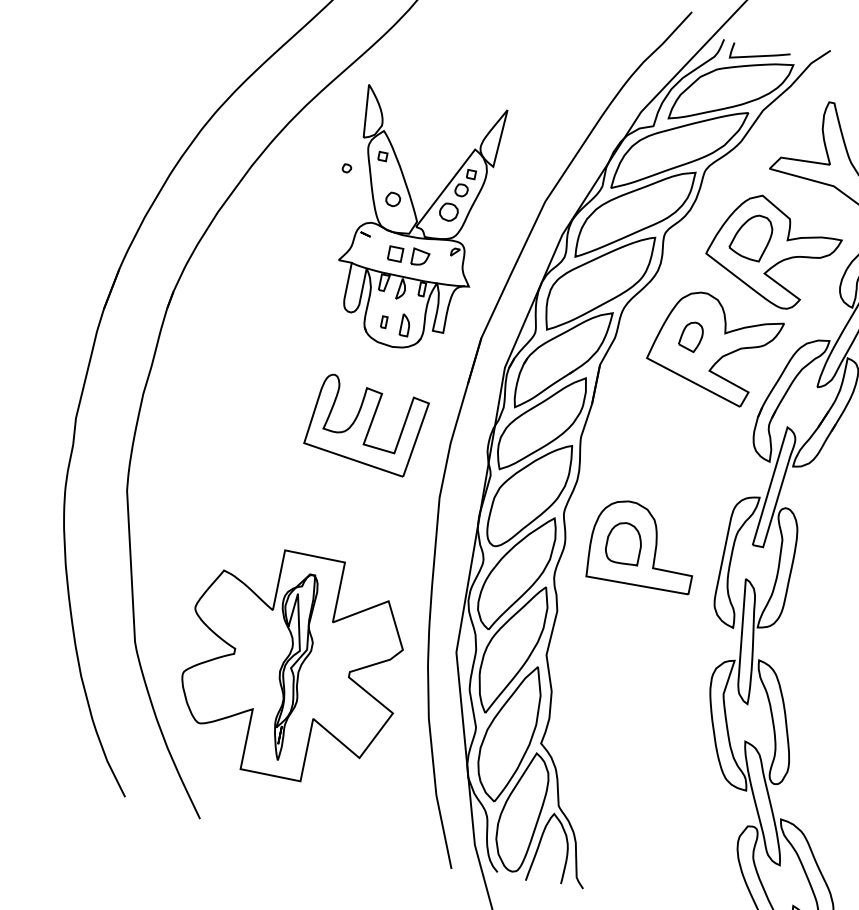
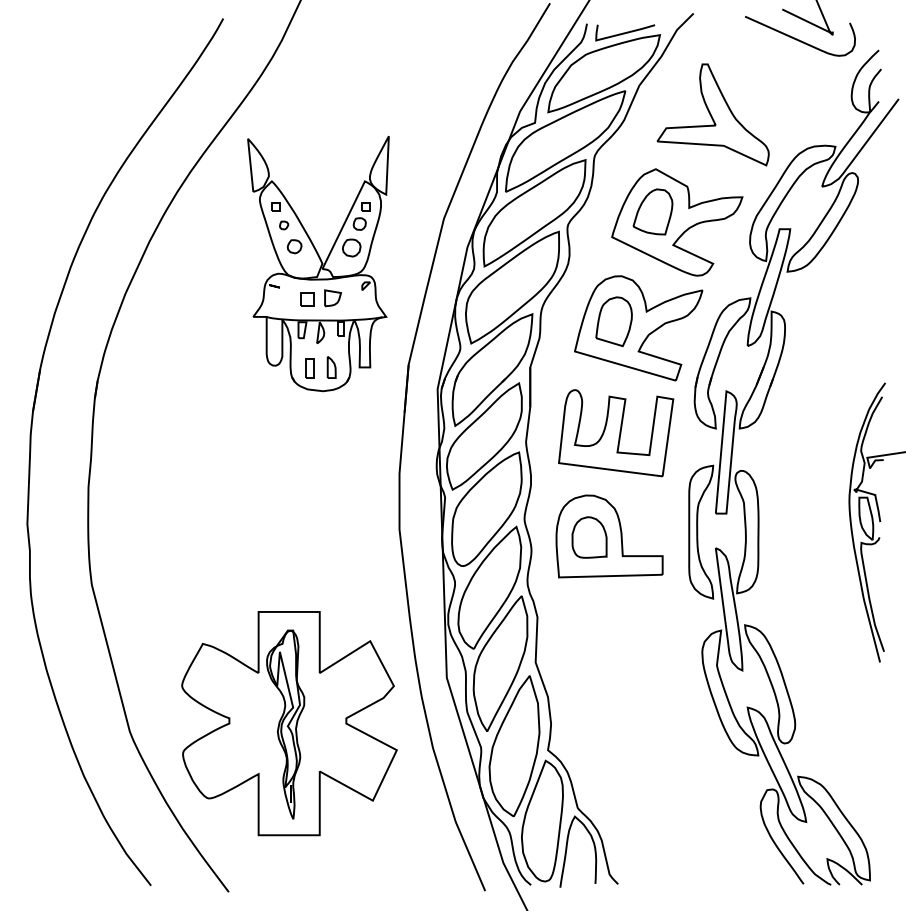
part: (347, 168) -> (284, 225), moved
part: (383, 321) -> (309, 368), size x1.67
part: (690, 336) -> (613, 321), size x1.67
part: (366, 425) -> (616, 433), moved

